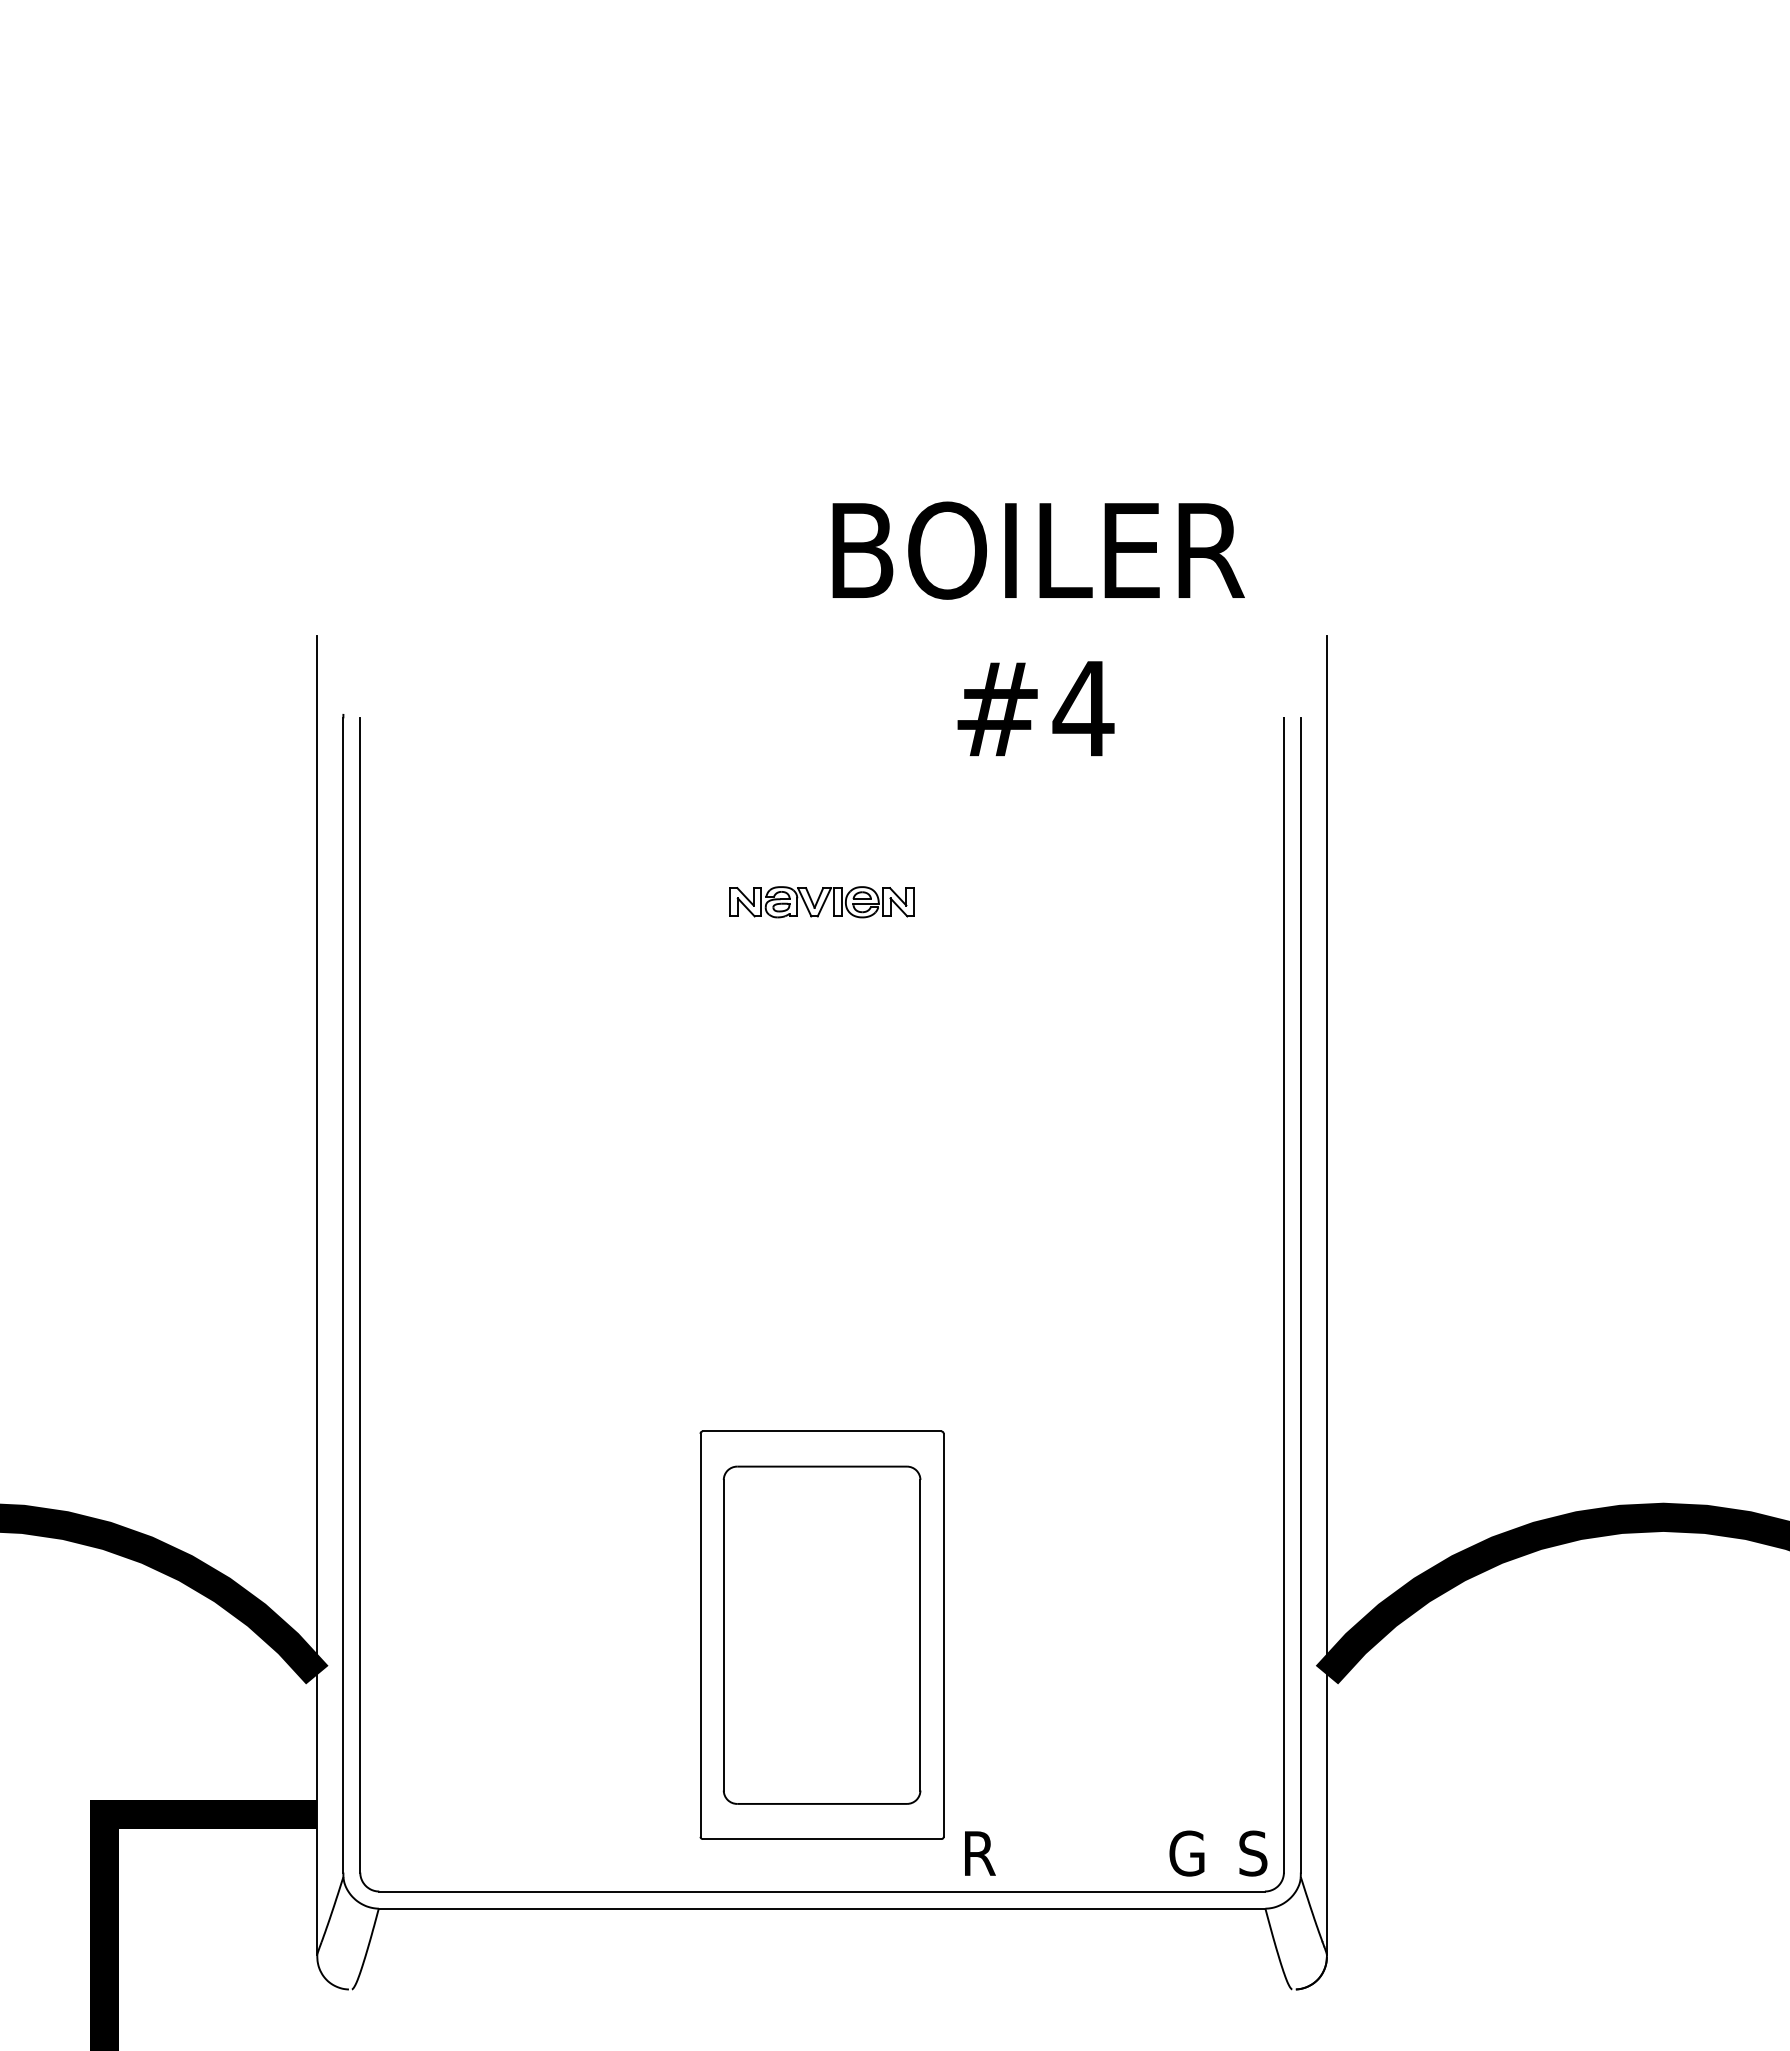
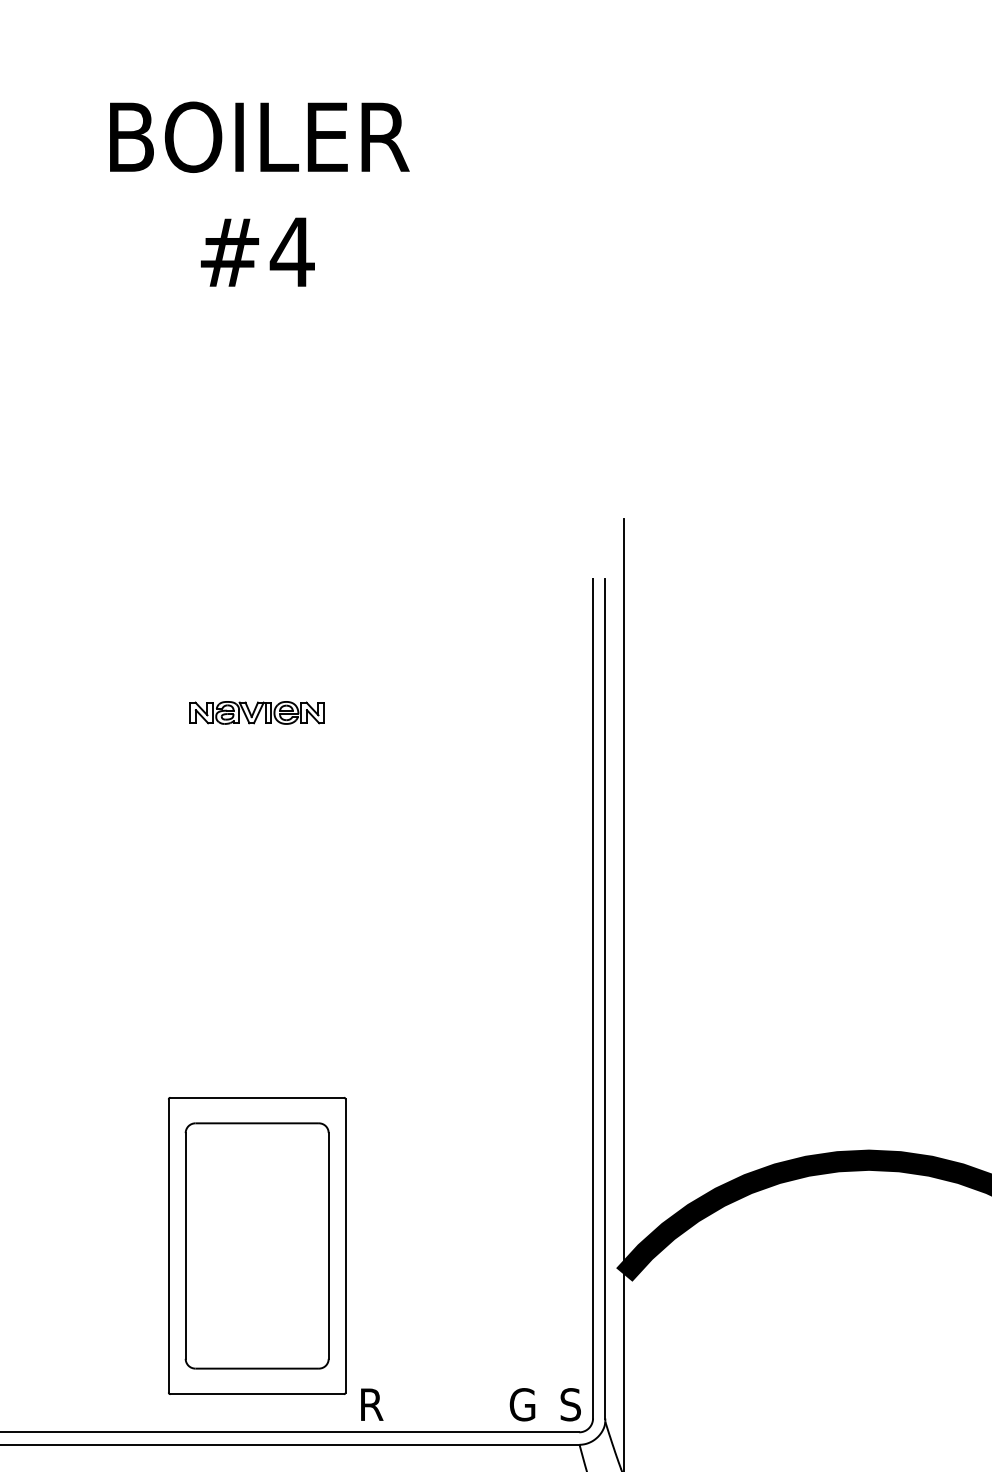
text: (1038, 628) -> (259, 193), moved

